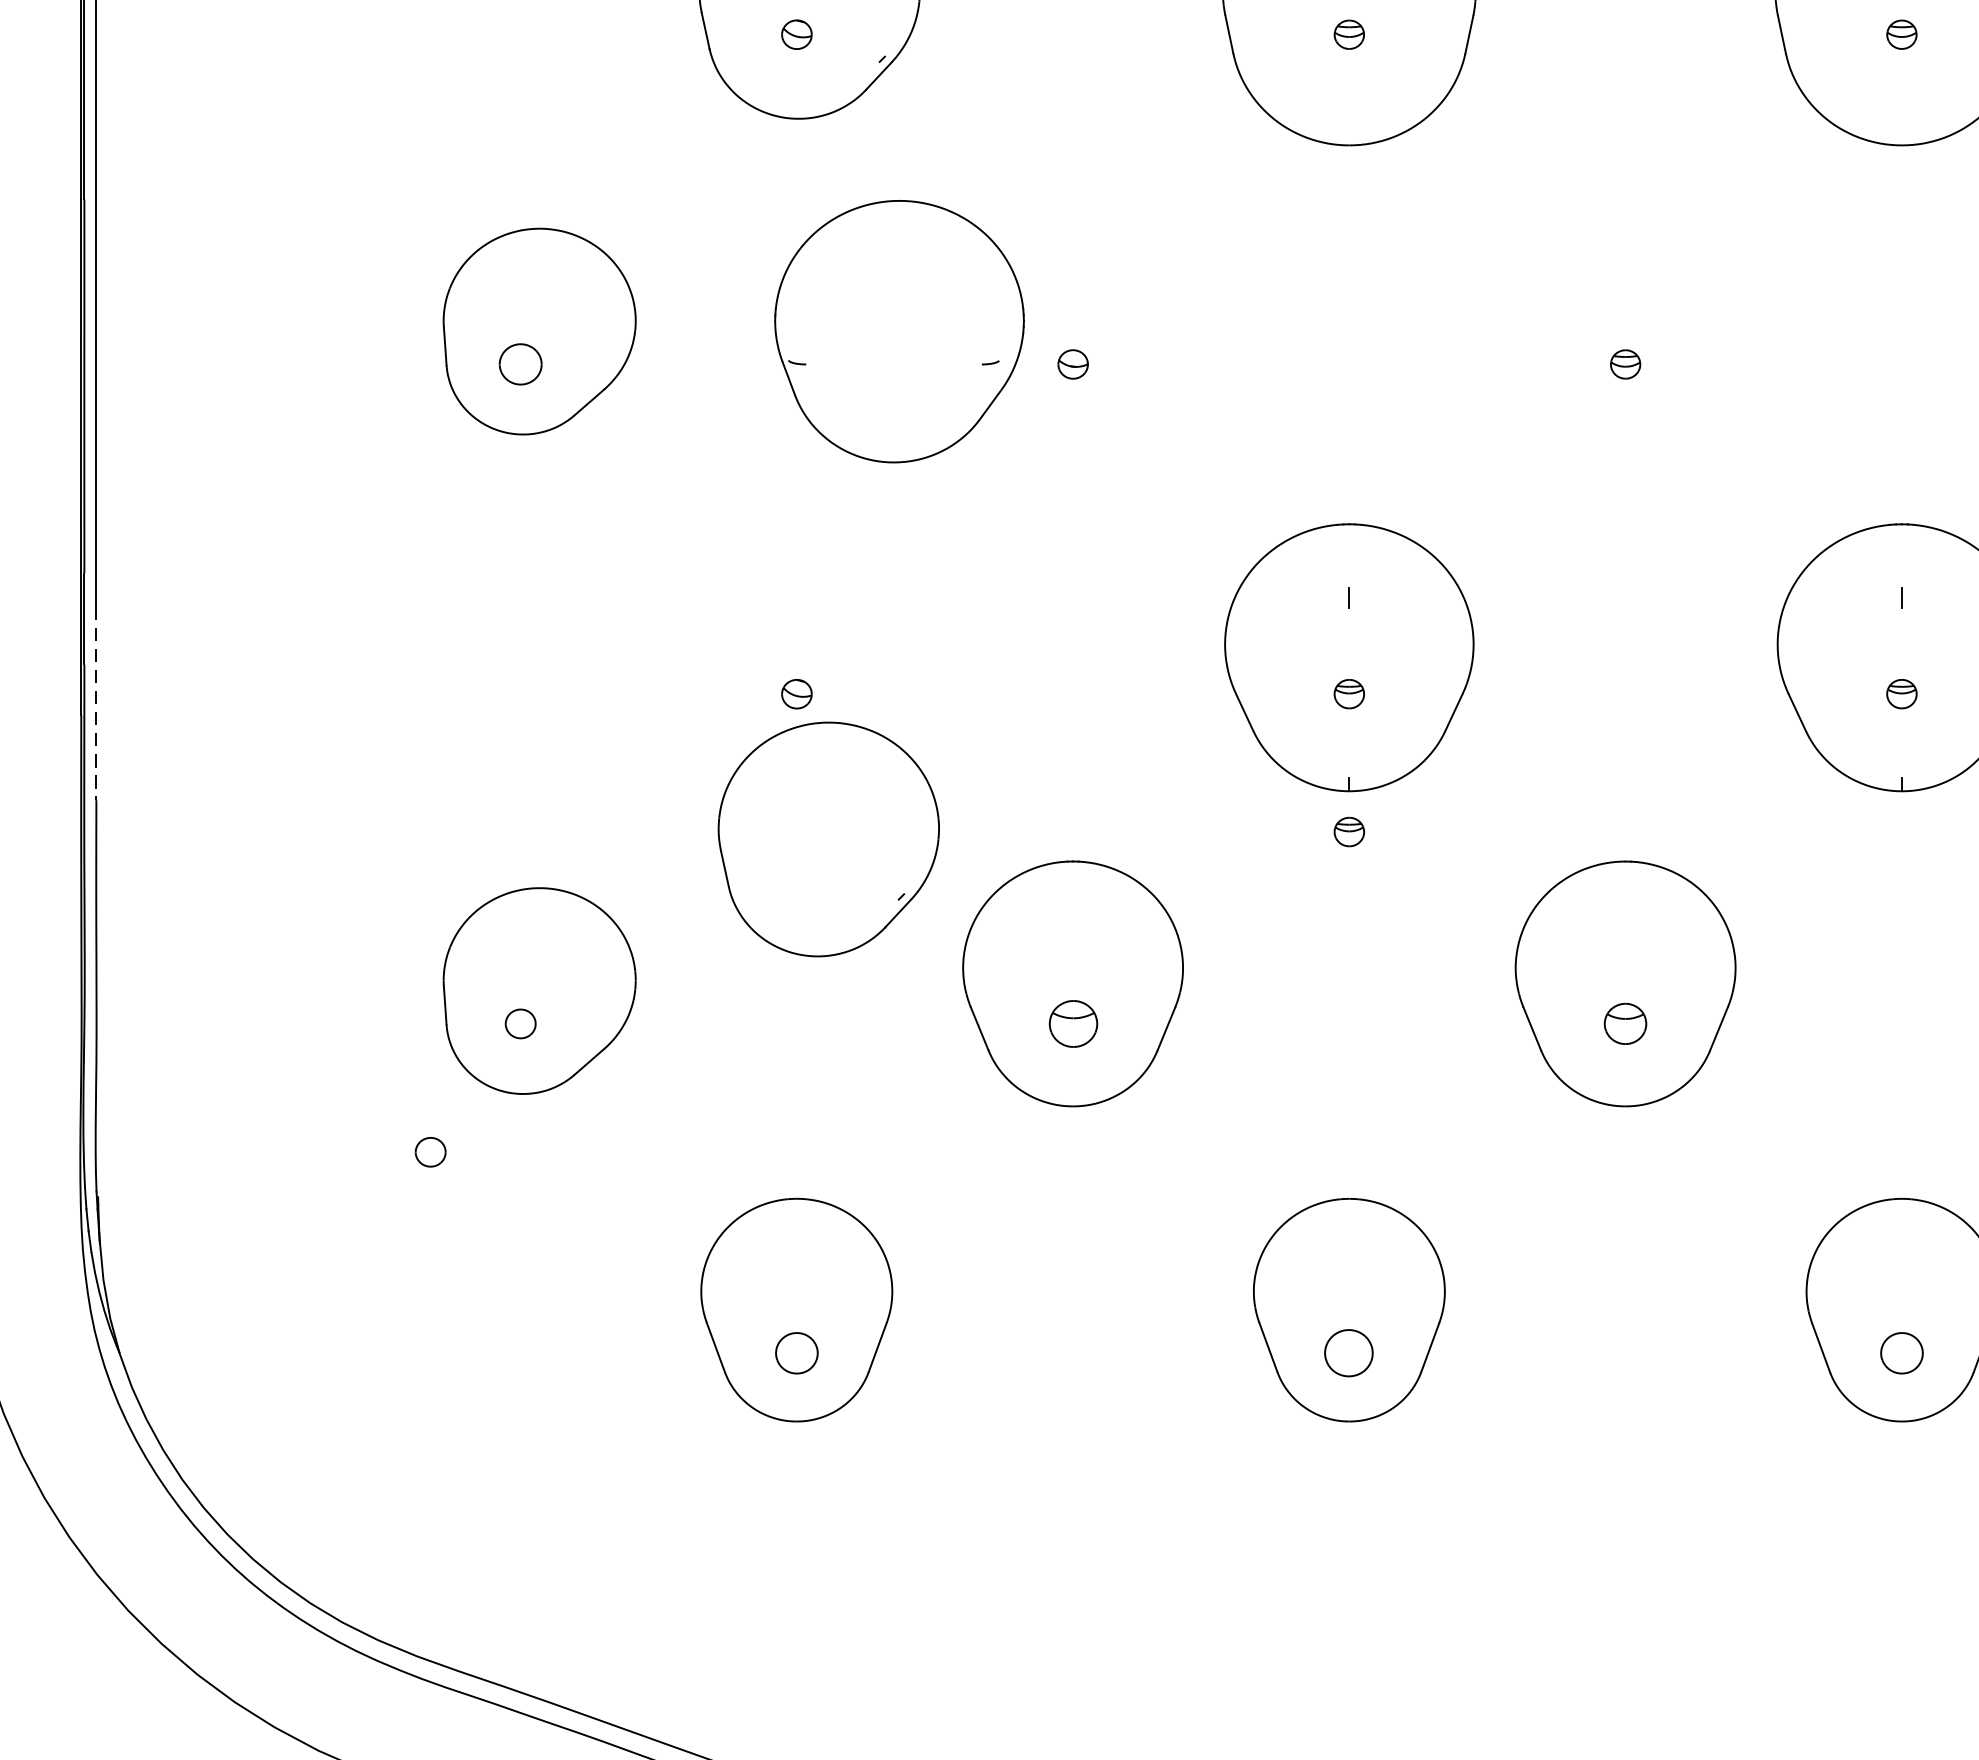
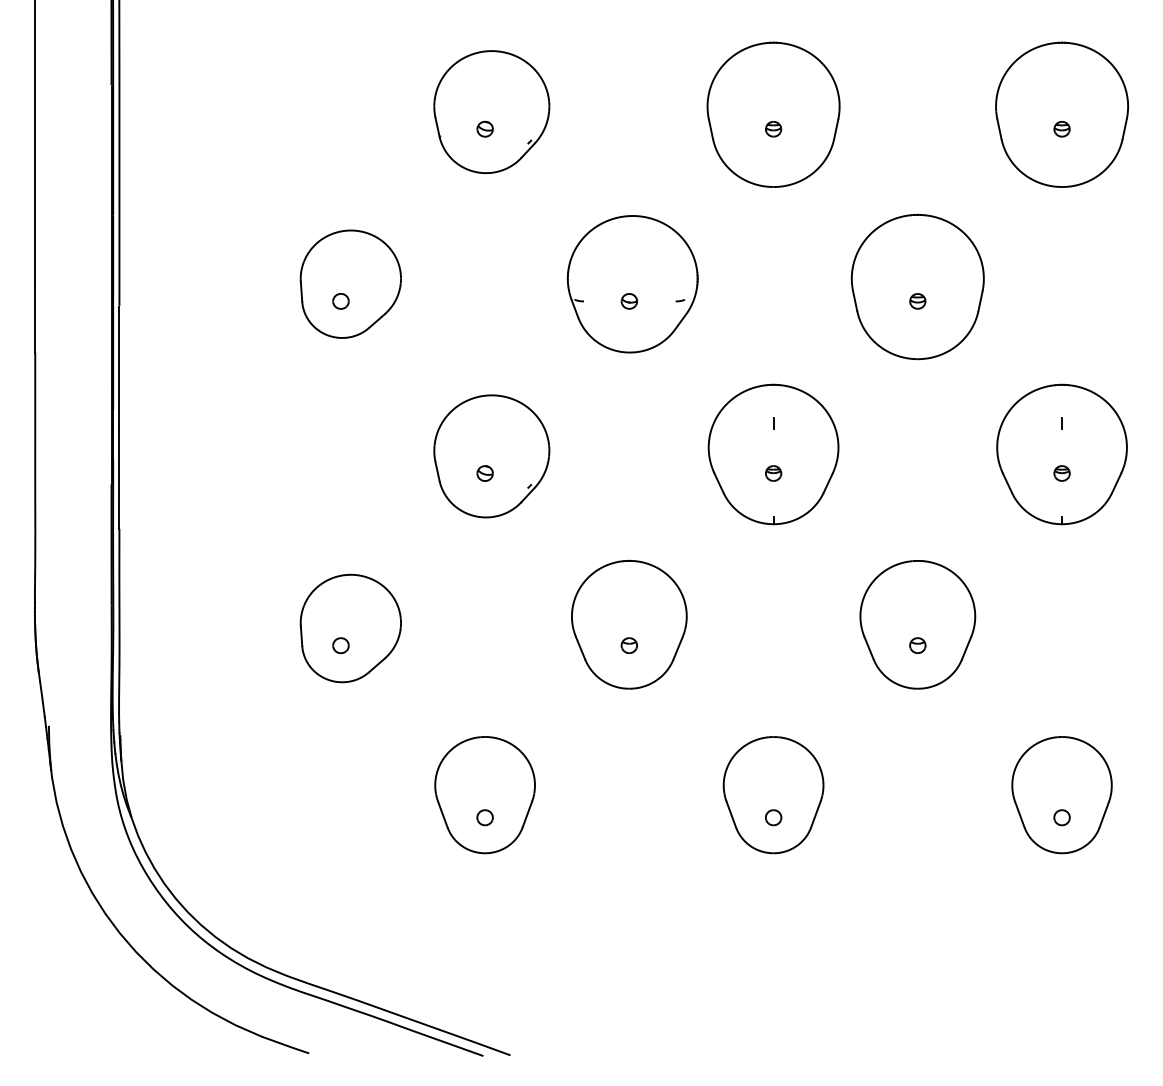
part: (899, 332) -> (632, 284), moved
part: (1624, 335) -> (917, 286), added
part: (519, 364) -> (340, 301), size x0.71
line: (96, 703) -> (119, 478), dashed -> solid
part: (1349, 832) -> (773, 545), removed
part: (828, 839) -> (491, 456), moved
part: (1071, 1023) -> (628, 645), size x0.62
part: (1624, 1023) -> (917, 645), size x0.71
part: (429, 1151) -> (293, 712), removed
part: (795, 1353) -> (484, 817), size x0.71
part: (1349, 1353) -> (773, 817), size x0.62
part: (1900, 1353) -> (1061, 817), size x0.71

